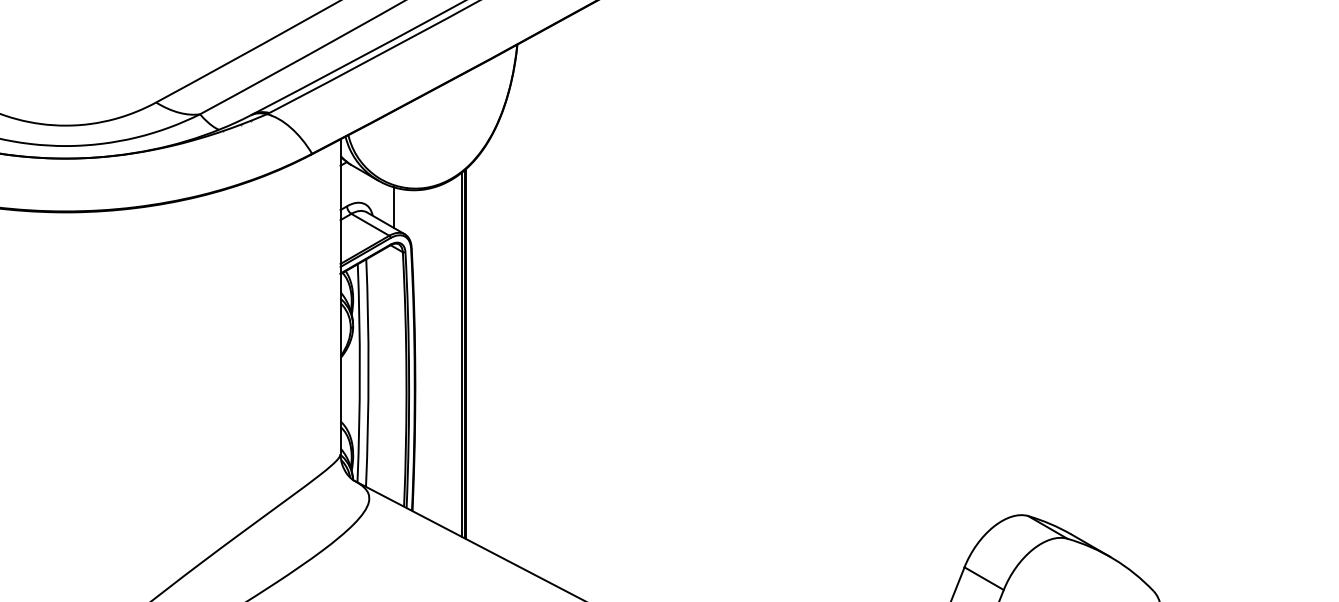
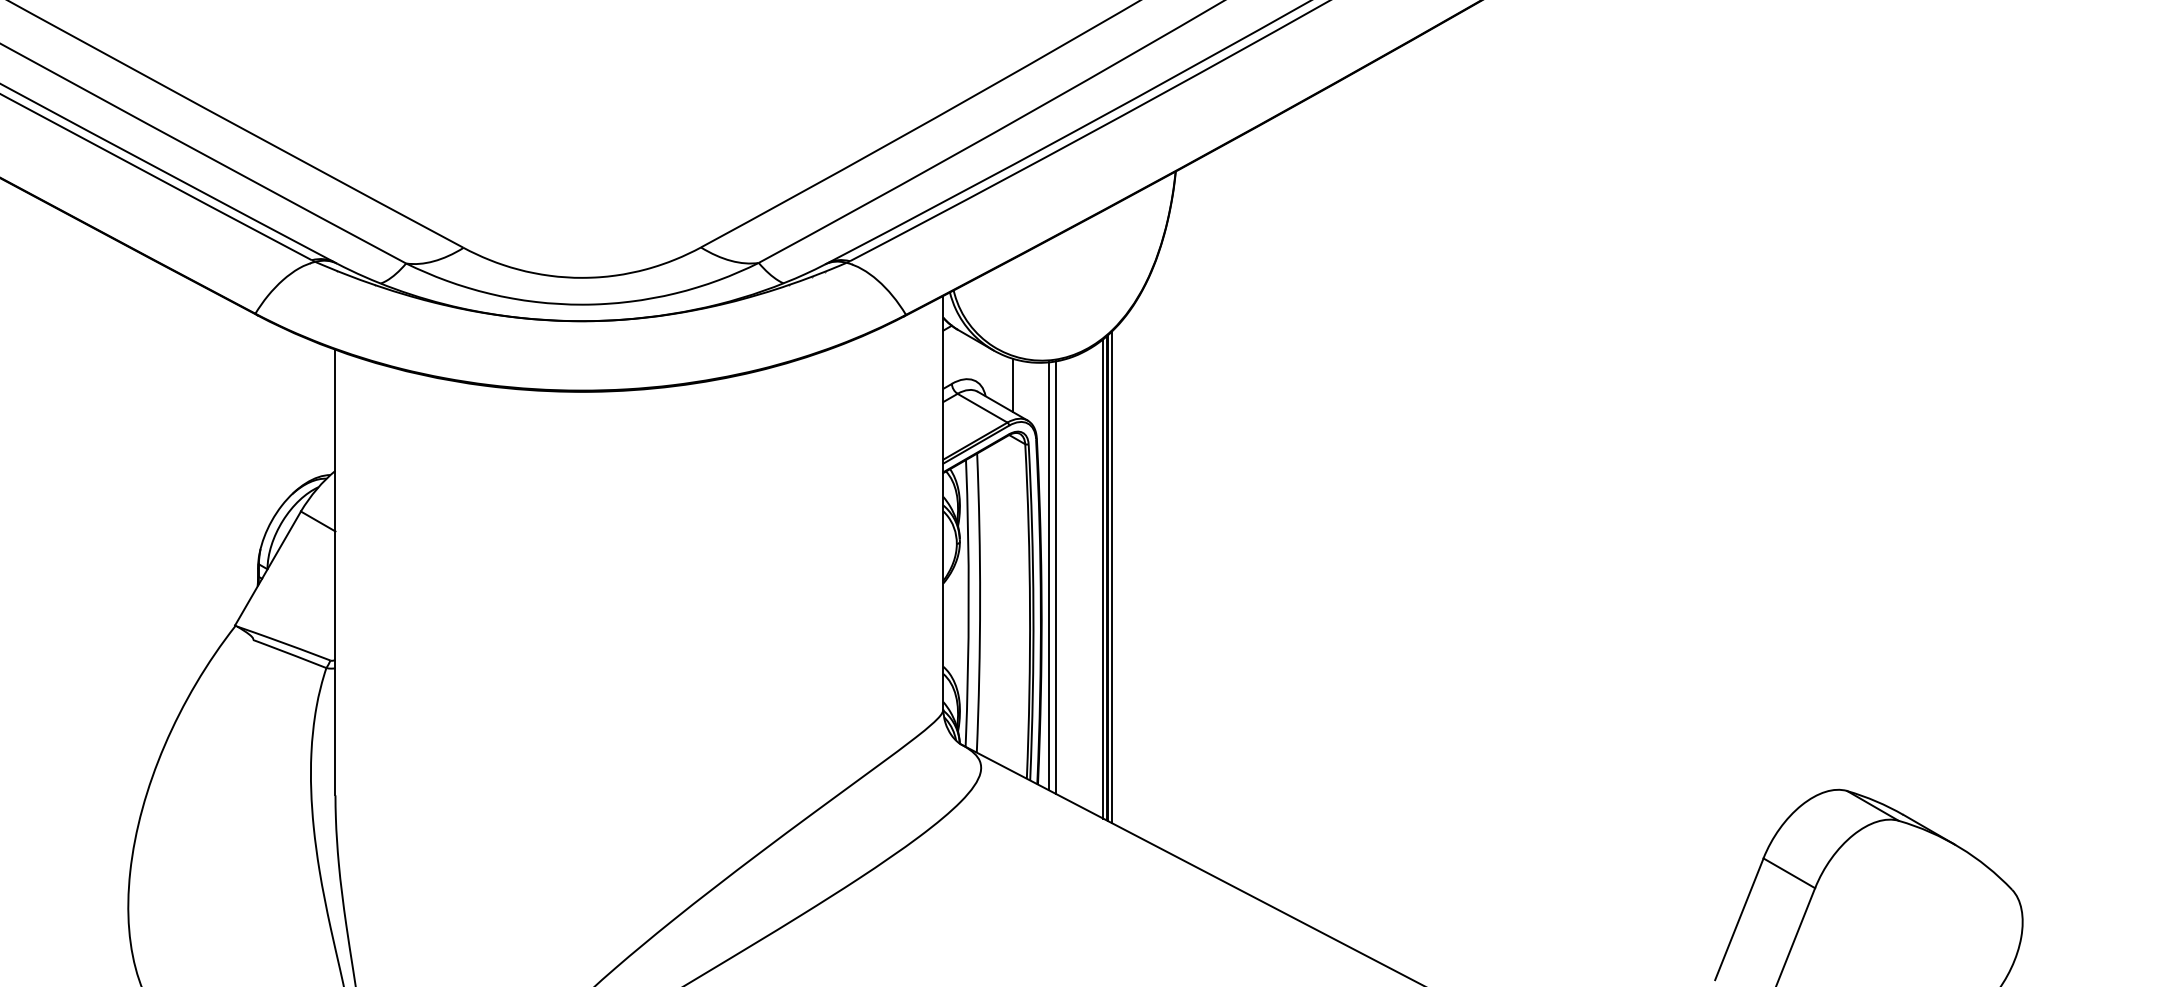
line: (420, 352) -> (1048, 576), added
line: (425, 353) -> (1055, 577), added
line: (468, 353) -> (1111, 577), added

